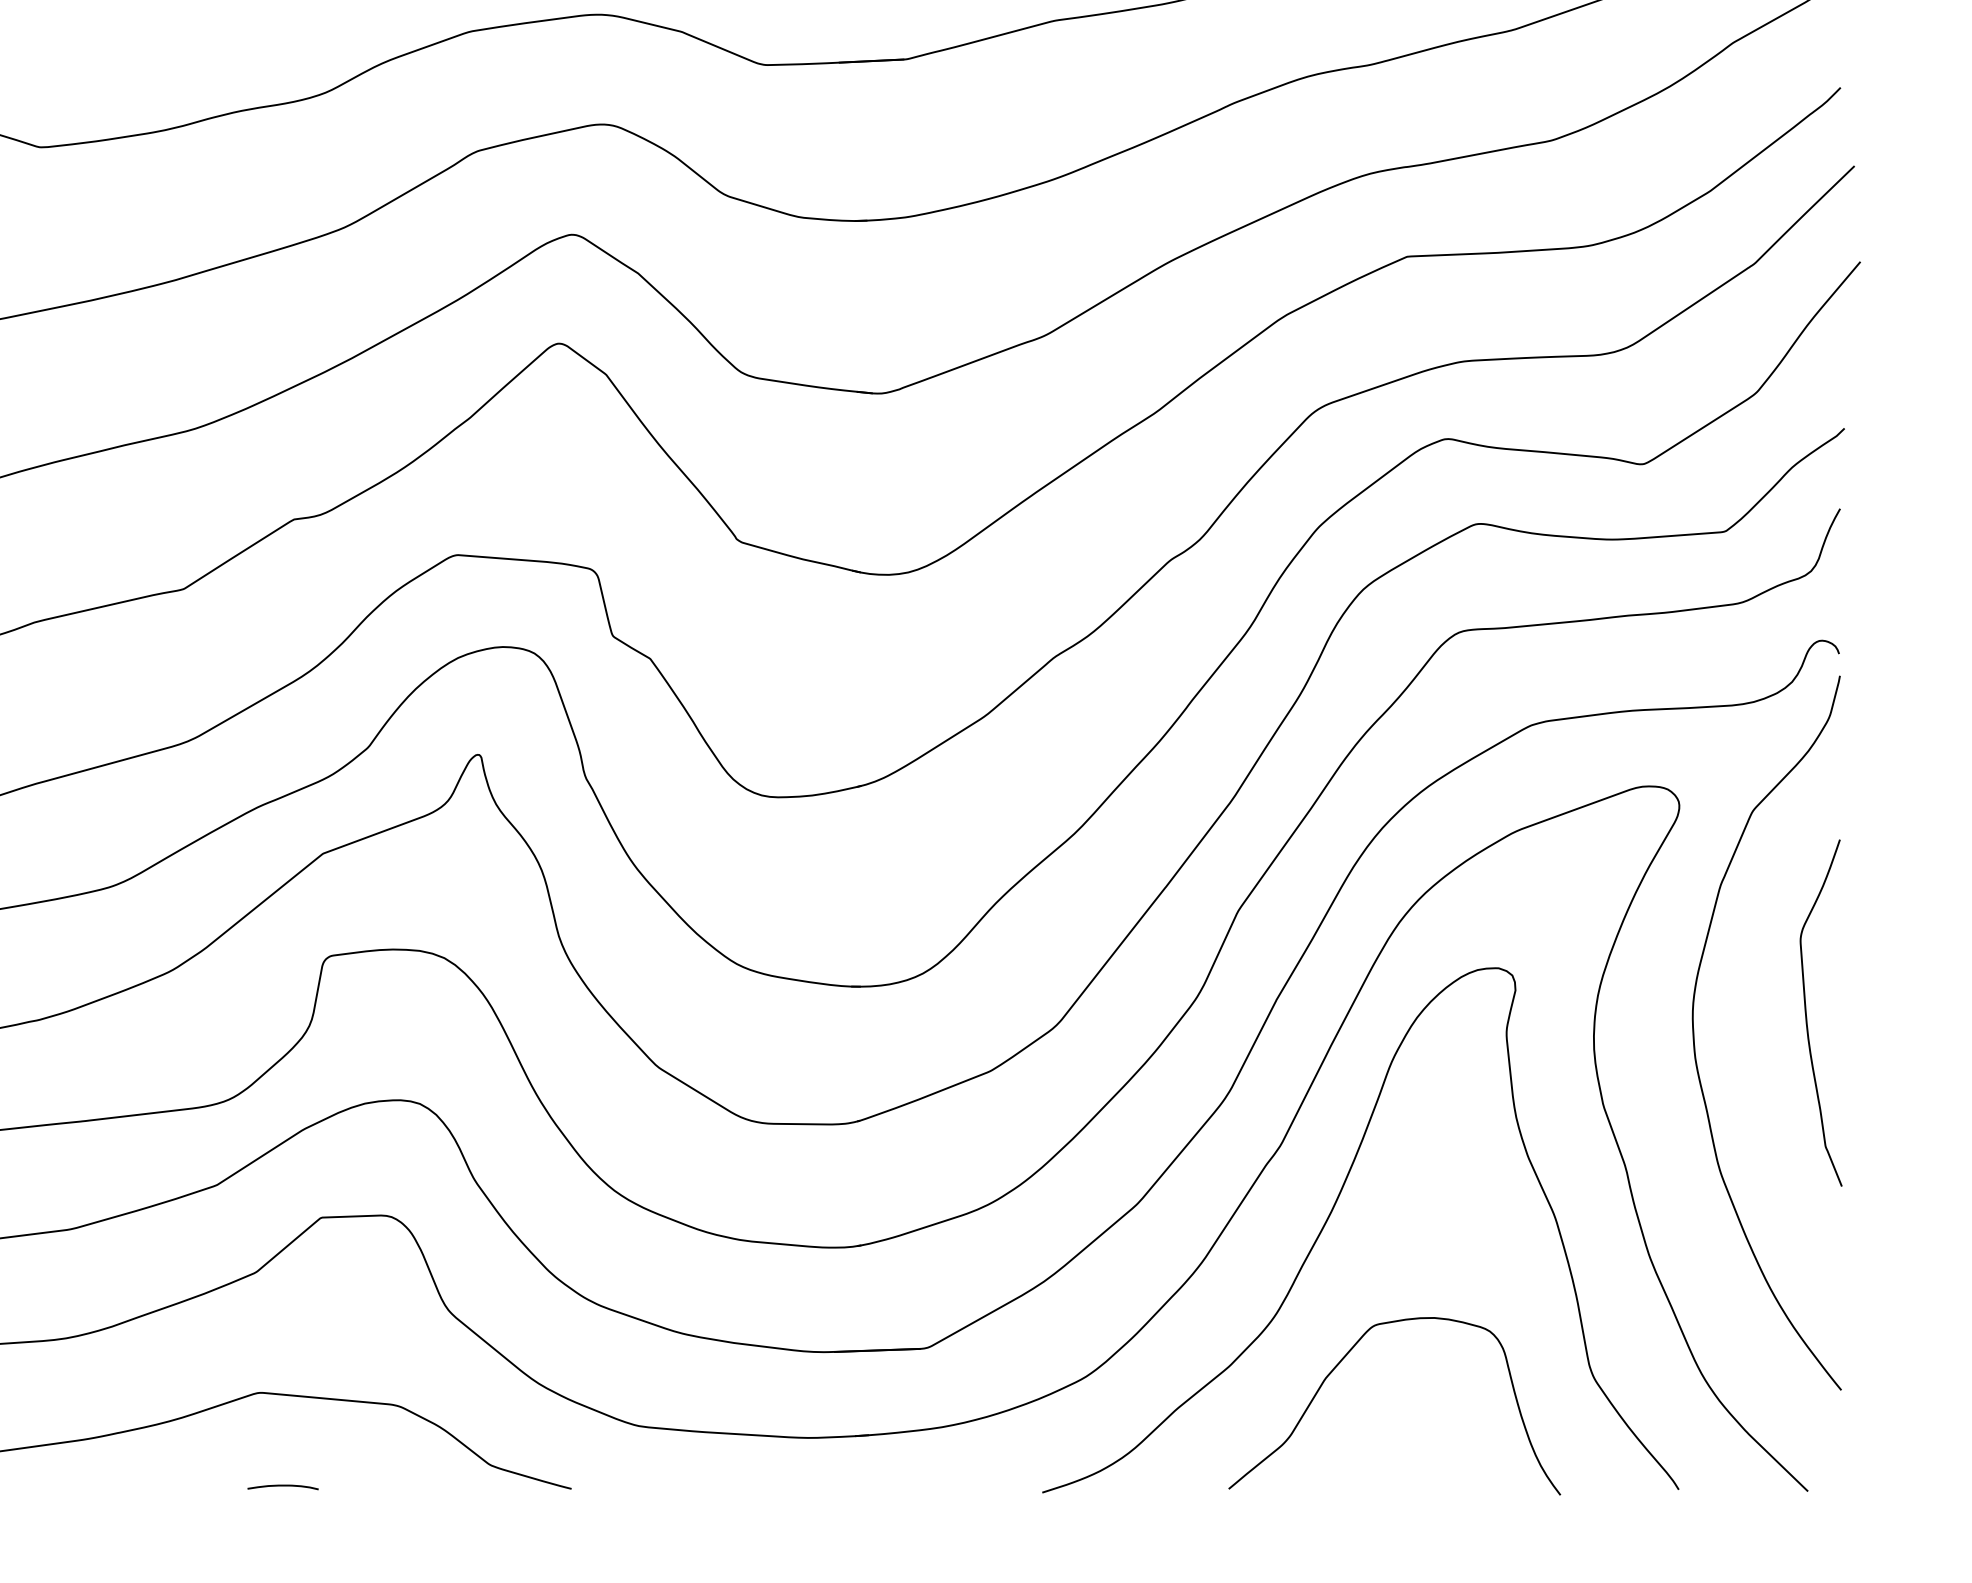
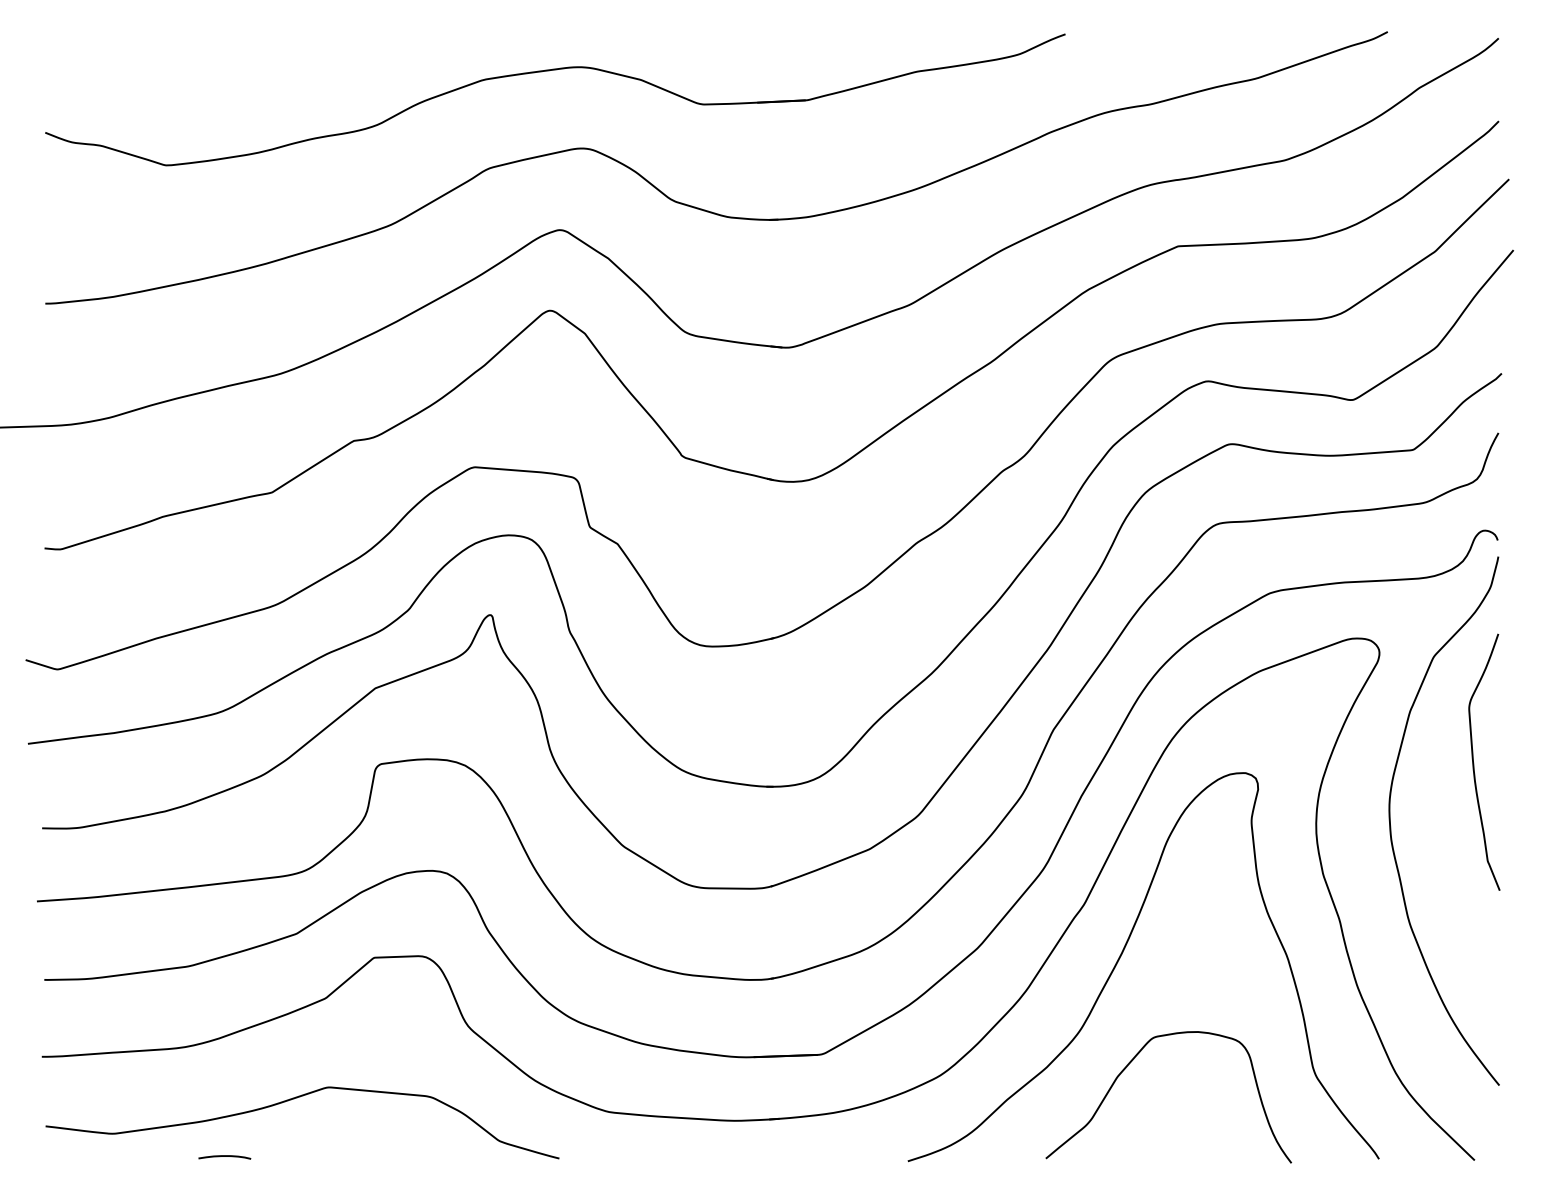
curve: (1807, 1014) -> (1474, 763), moved
curve: (282, 1486) -> (224, 1156), moved

